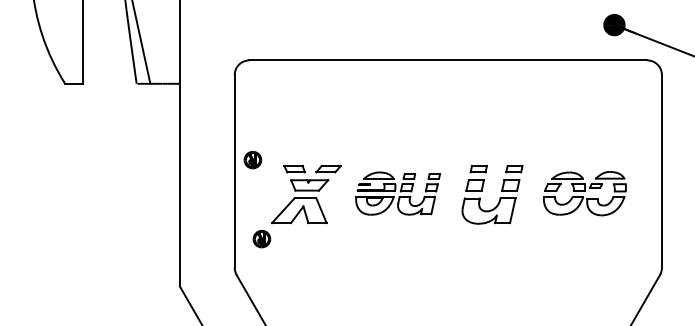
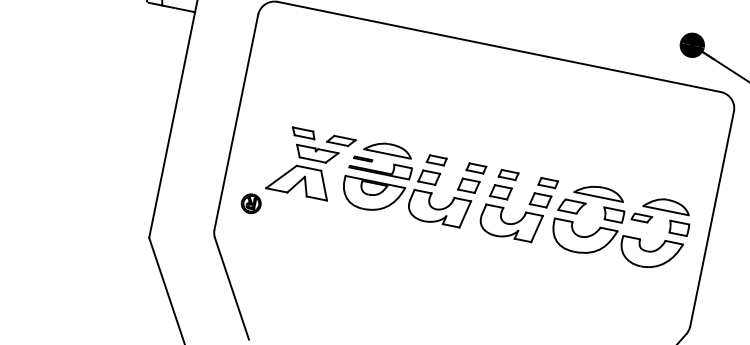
part: (252, 160) -> (258, 114), removed
part: (397, 193) -> (412, 183), size x1.43
part: (584, 193) -> (620, 226), size x1.43

